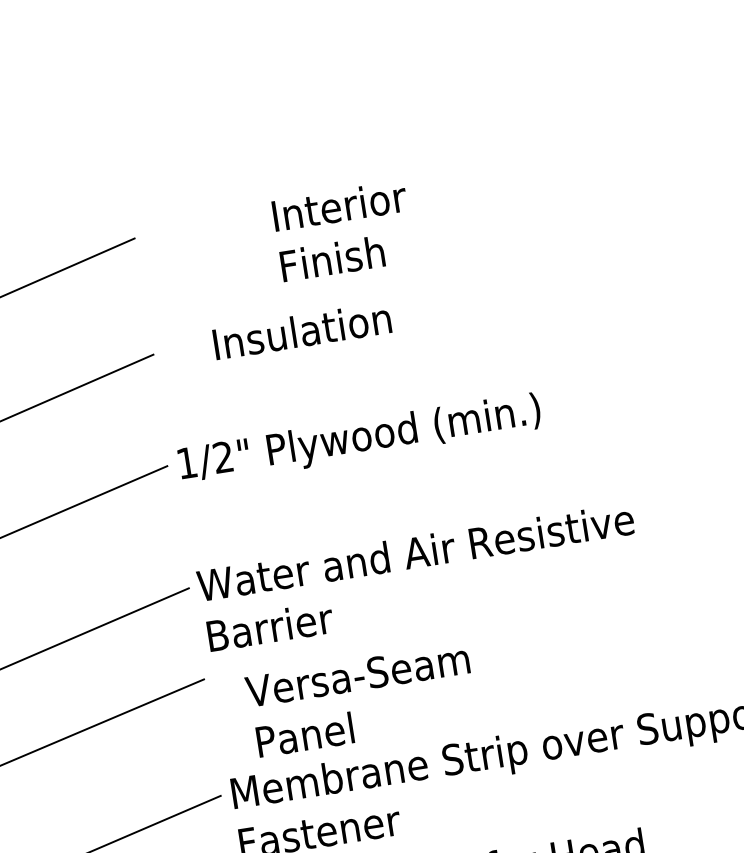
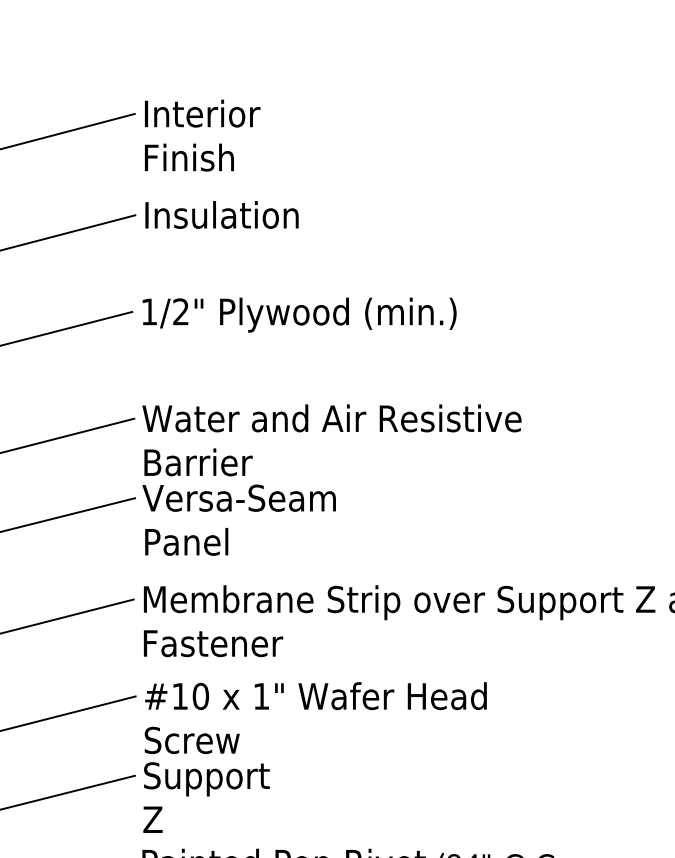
text: (343, 231) -> (202, 135), moved
text: (301, 330) -> (221, 214), moved
text: (360, 699) -> (238, 519), moved

